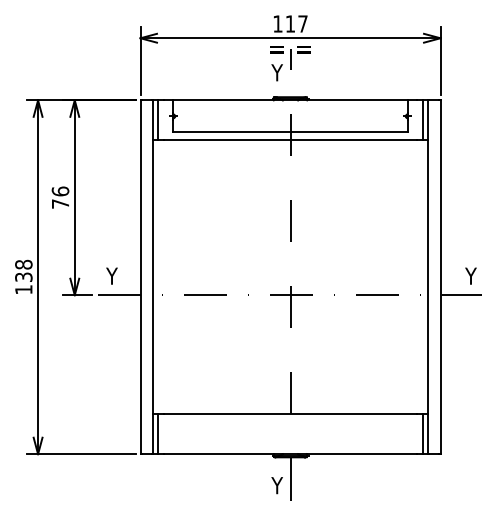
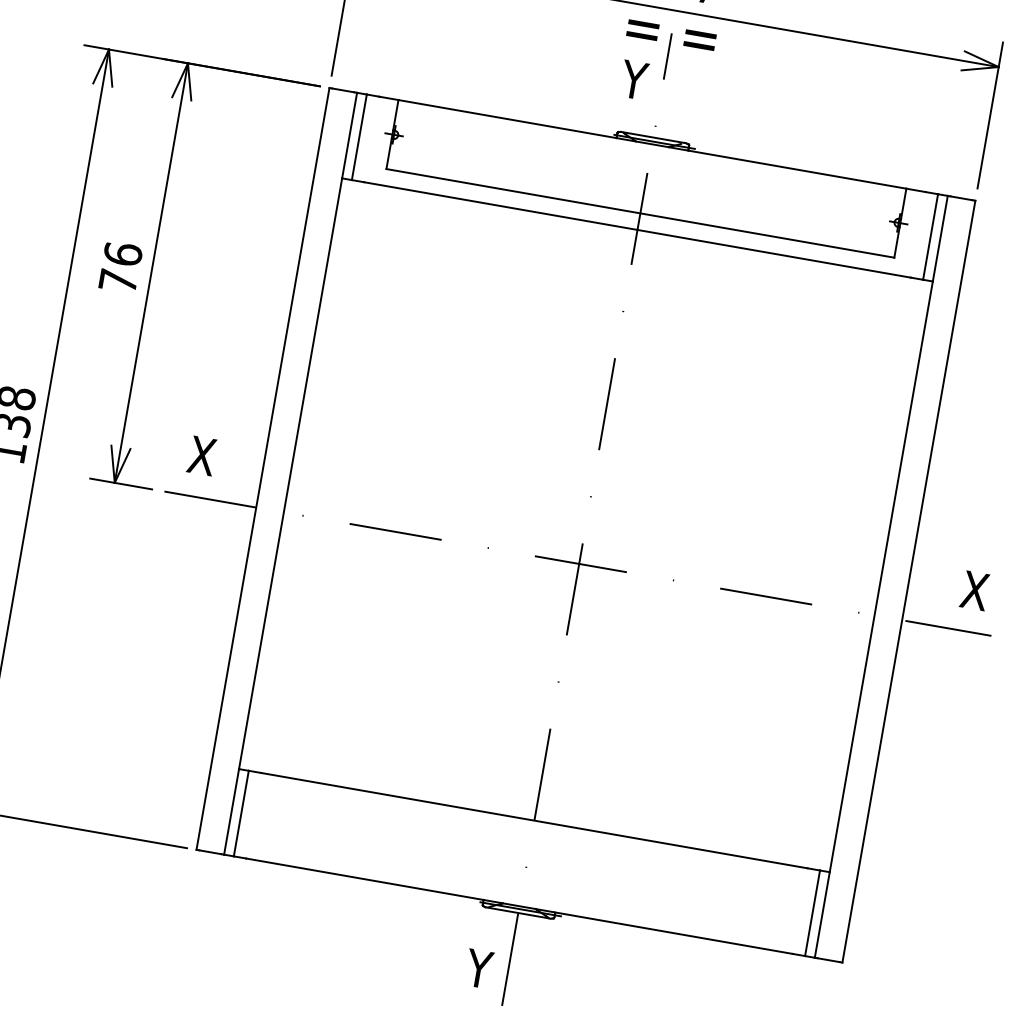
text: (111, 275) -> (201, 454), Y -> X
text: (470, 275) -> (974, 589), Y -> X

